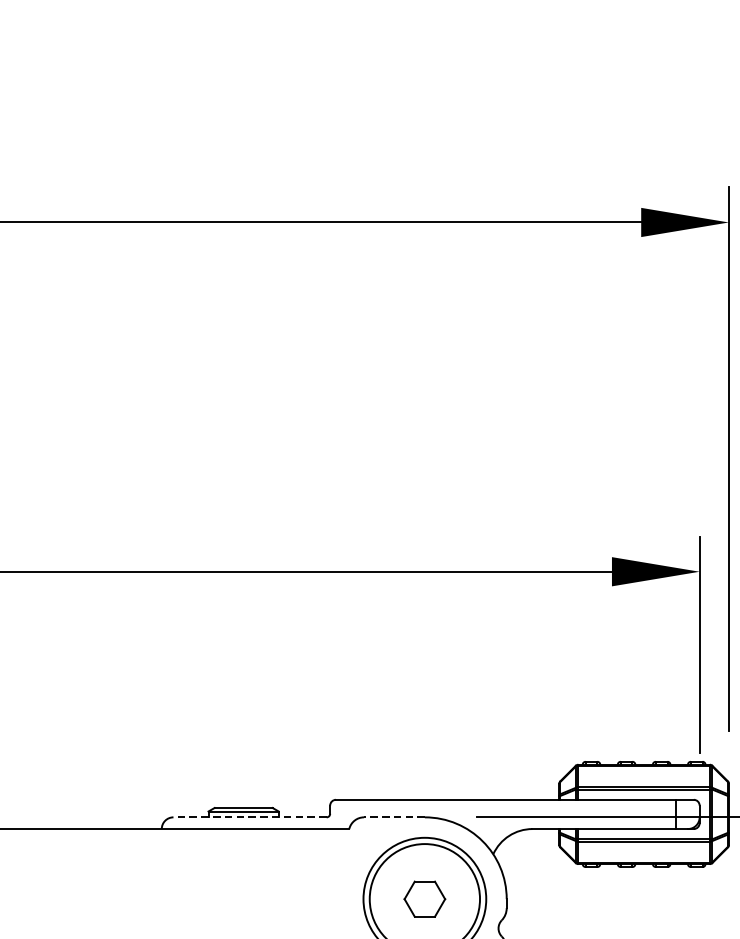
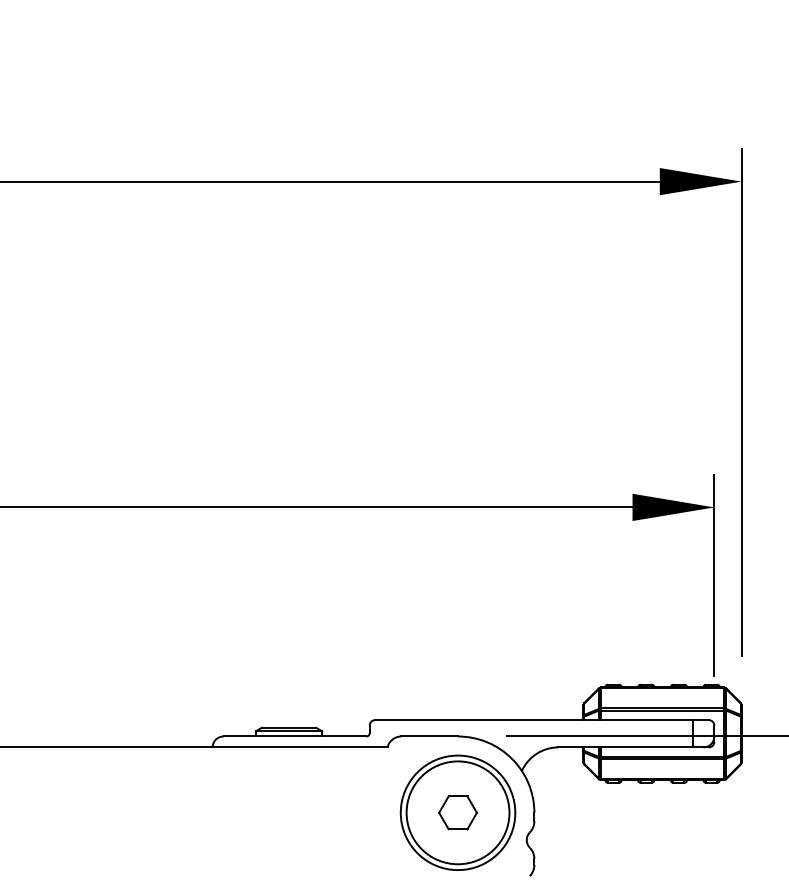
line: (249, 817) -> (294, 736), dashed -> solid
line: (394, 817) -> (429, 736), dashed -> solid

